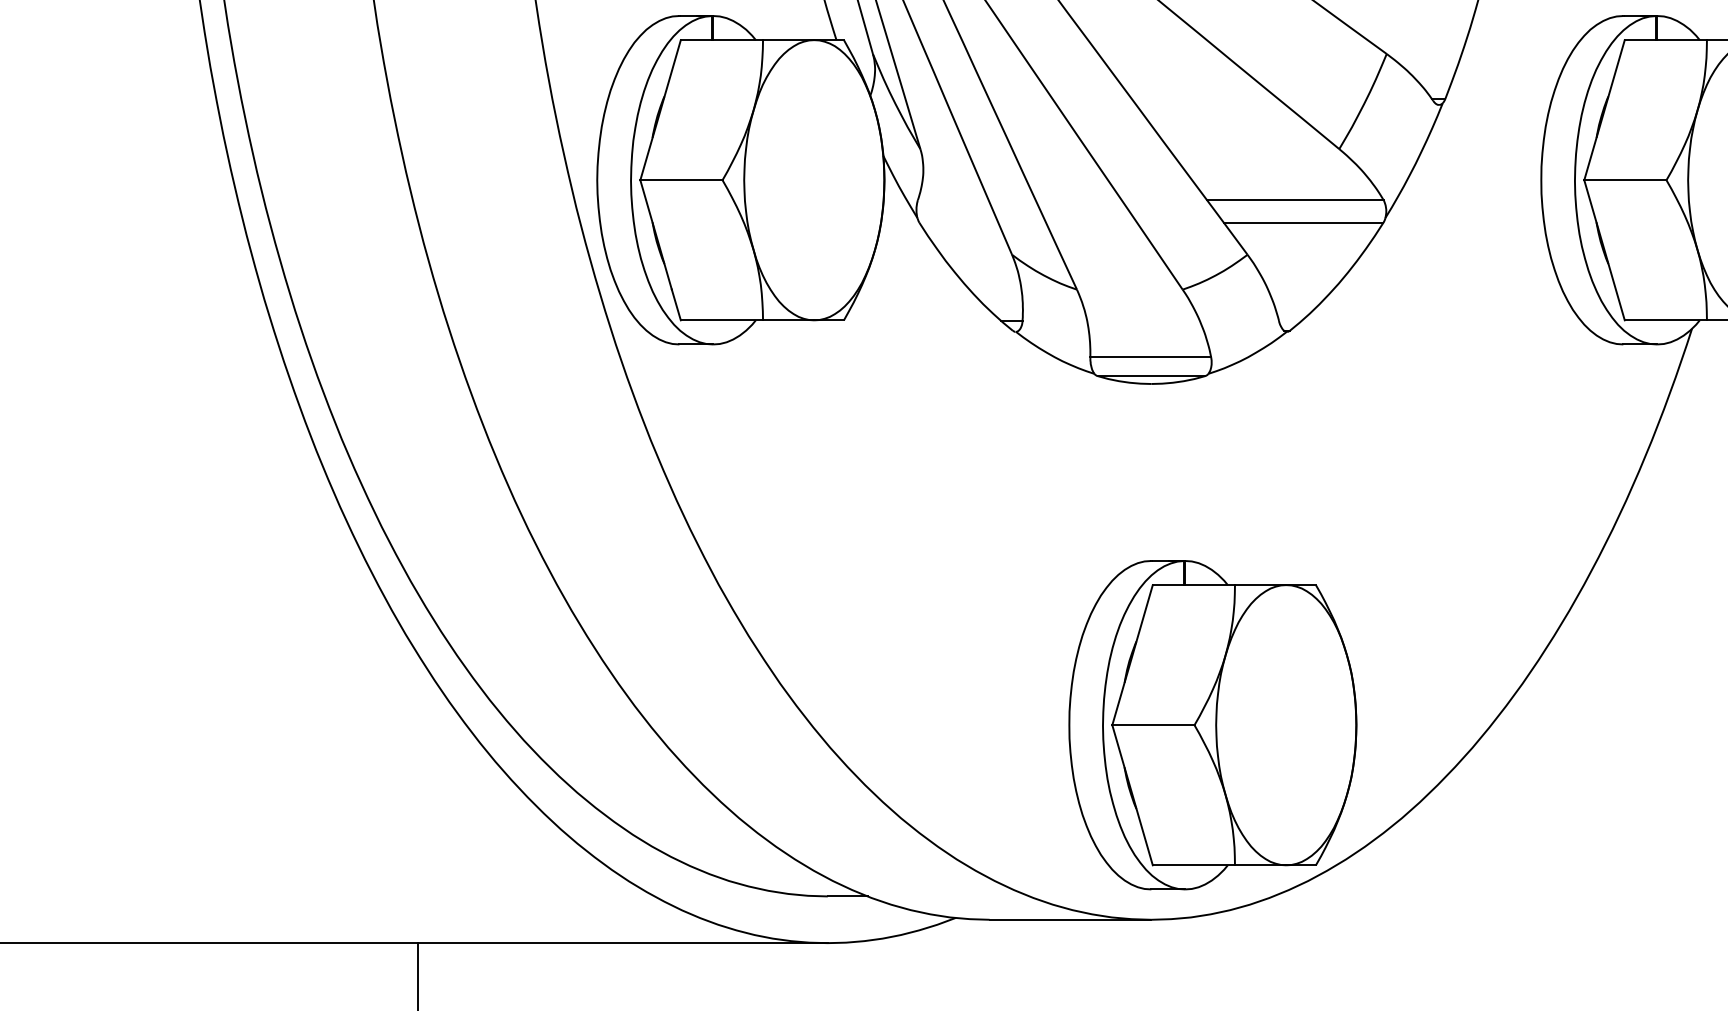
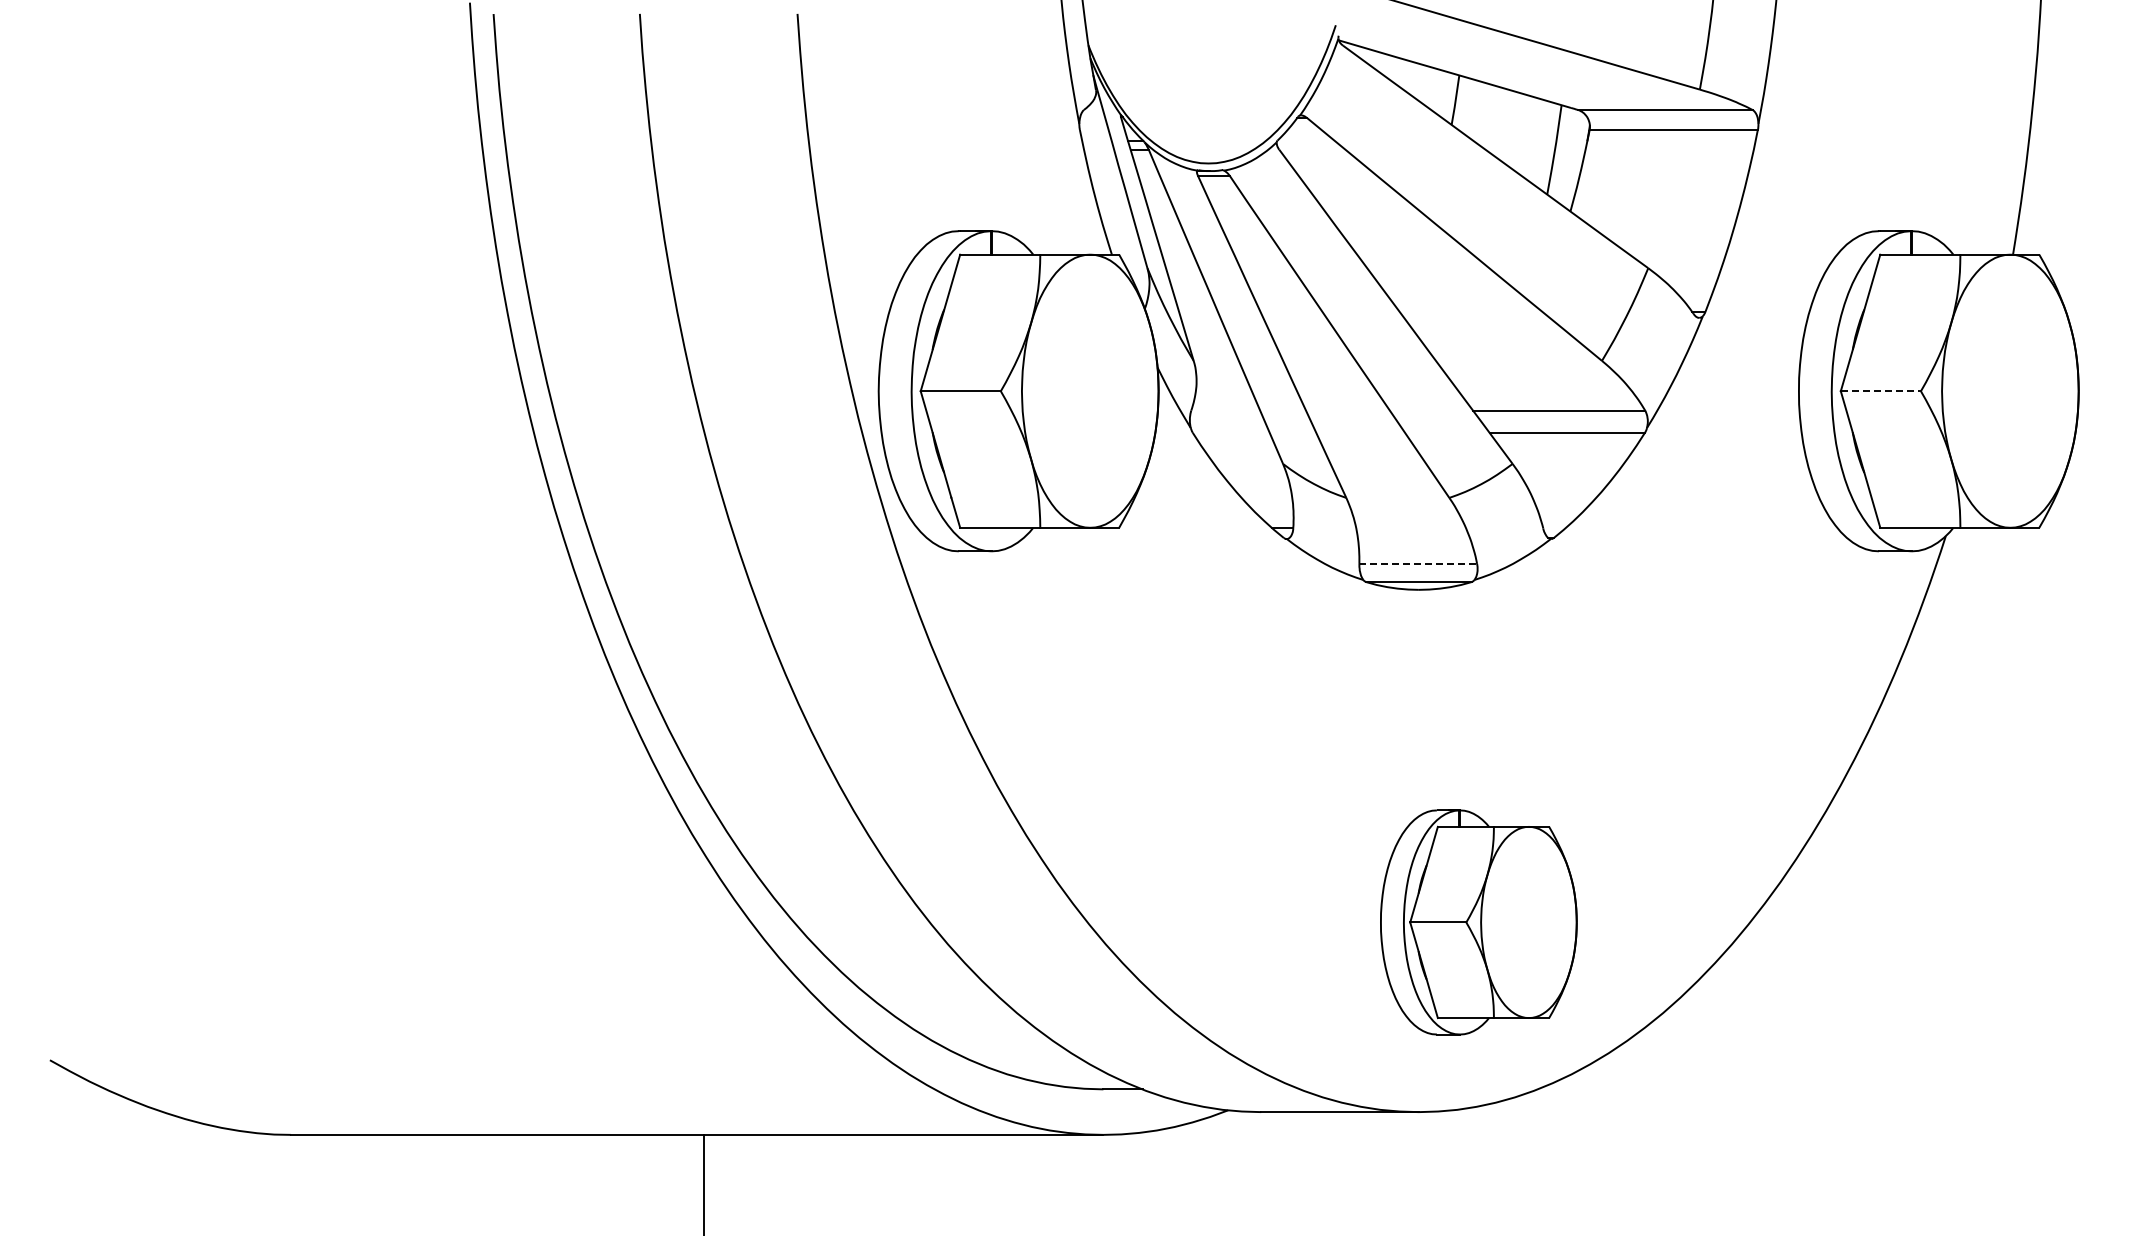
line: (1626, 180) -> (1881, 391), solid -> dashed
line: (1151, 356) -> (1418, 563), solid -> dashed
part: (1212, 725) -> (1478, 922), size x0.7

